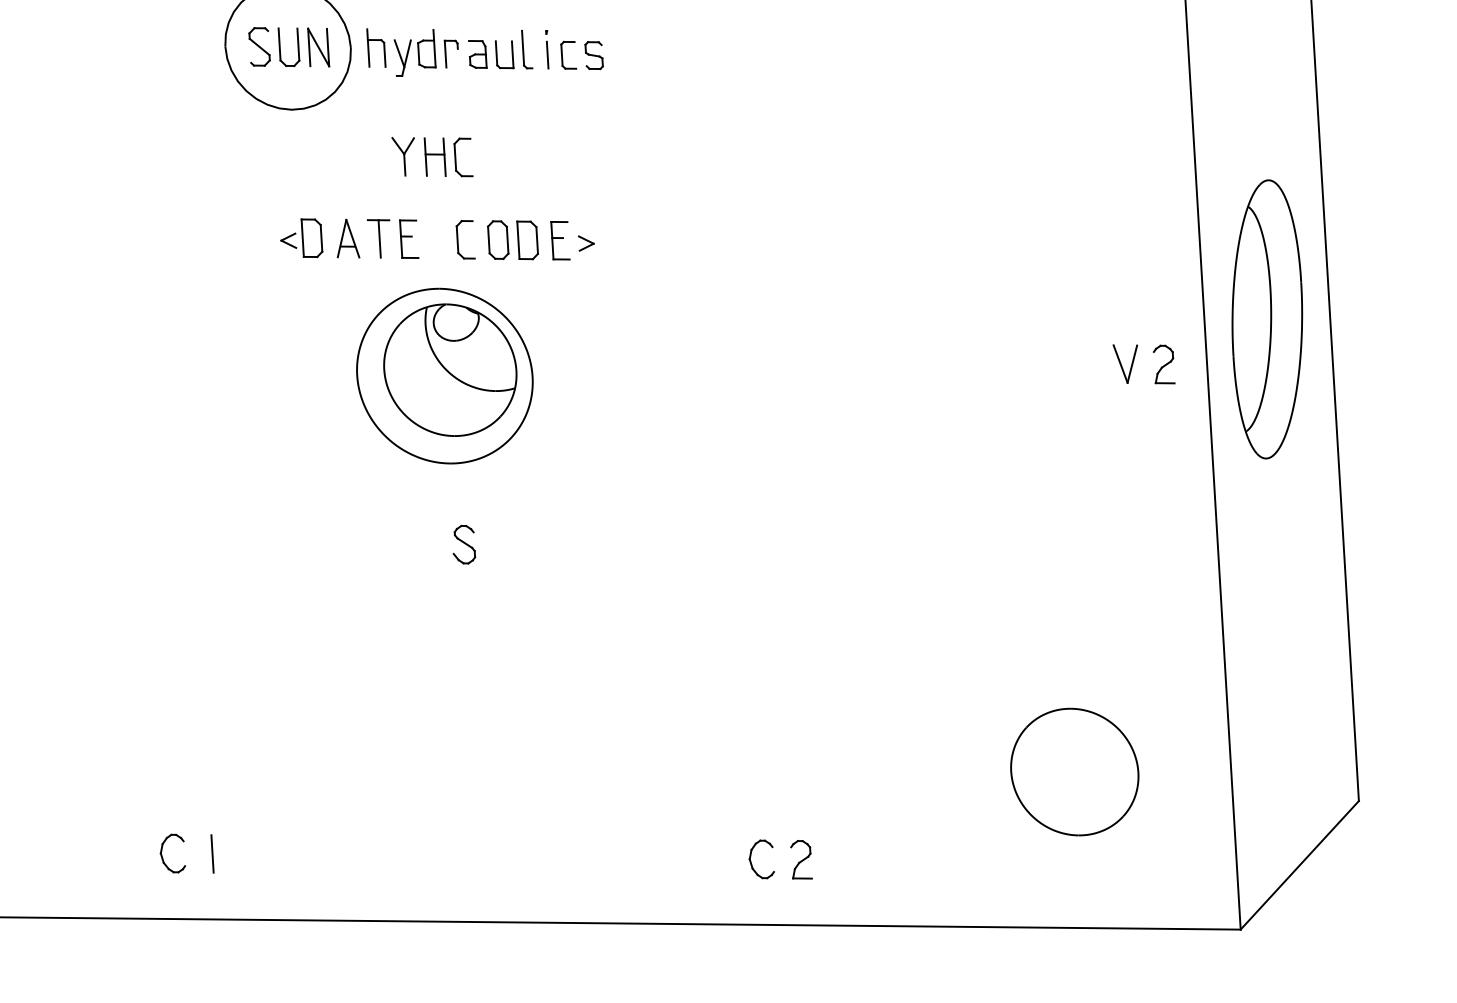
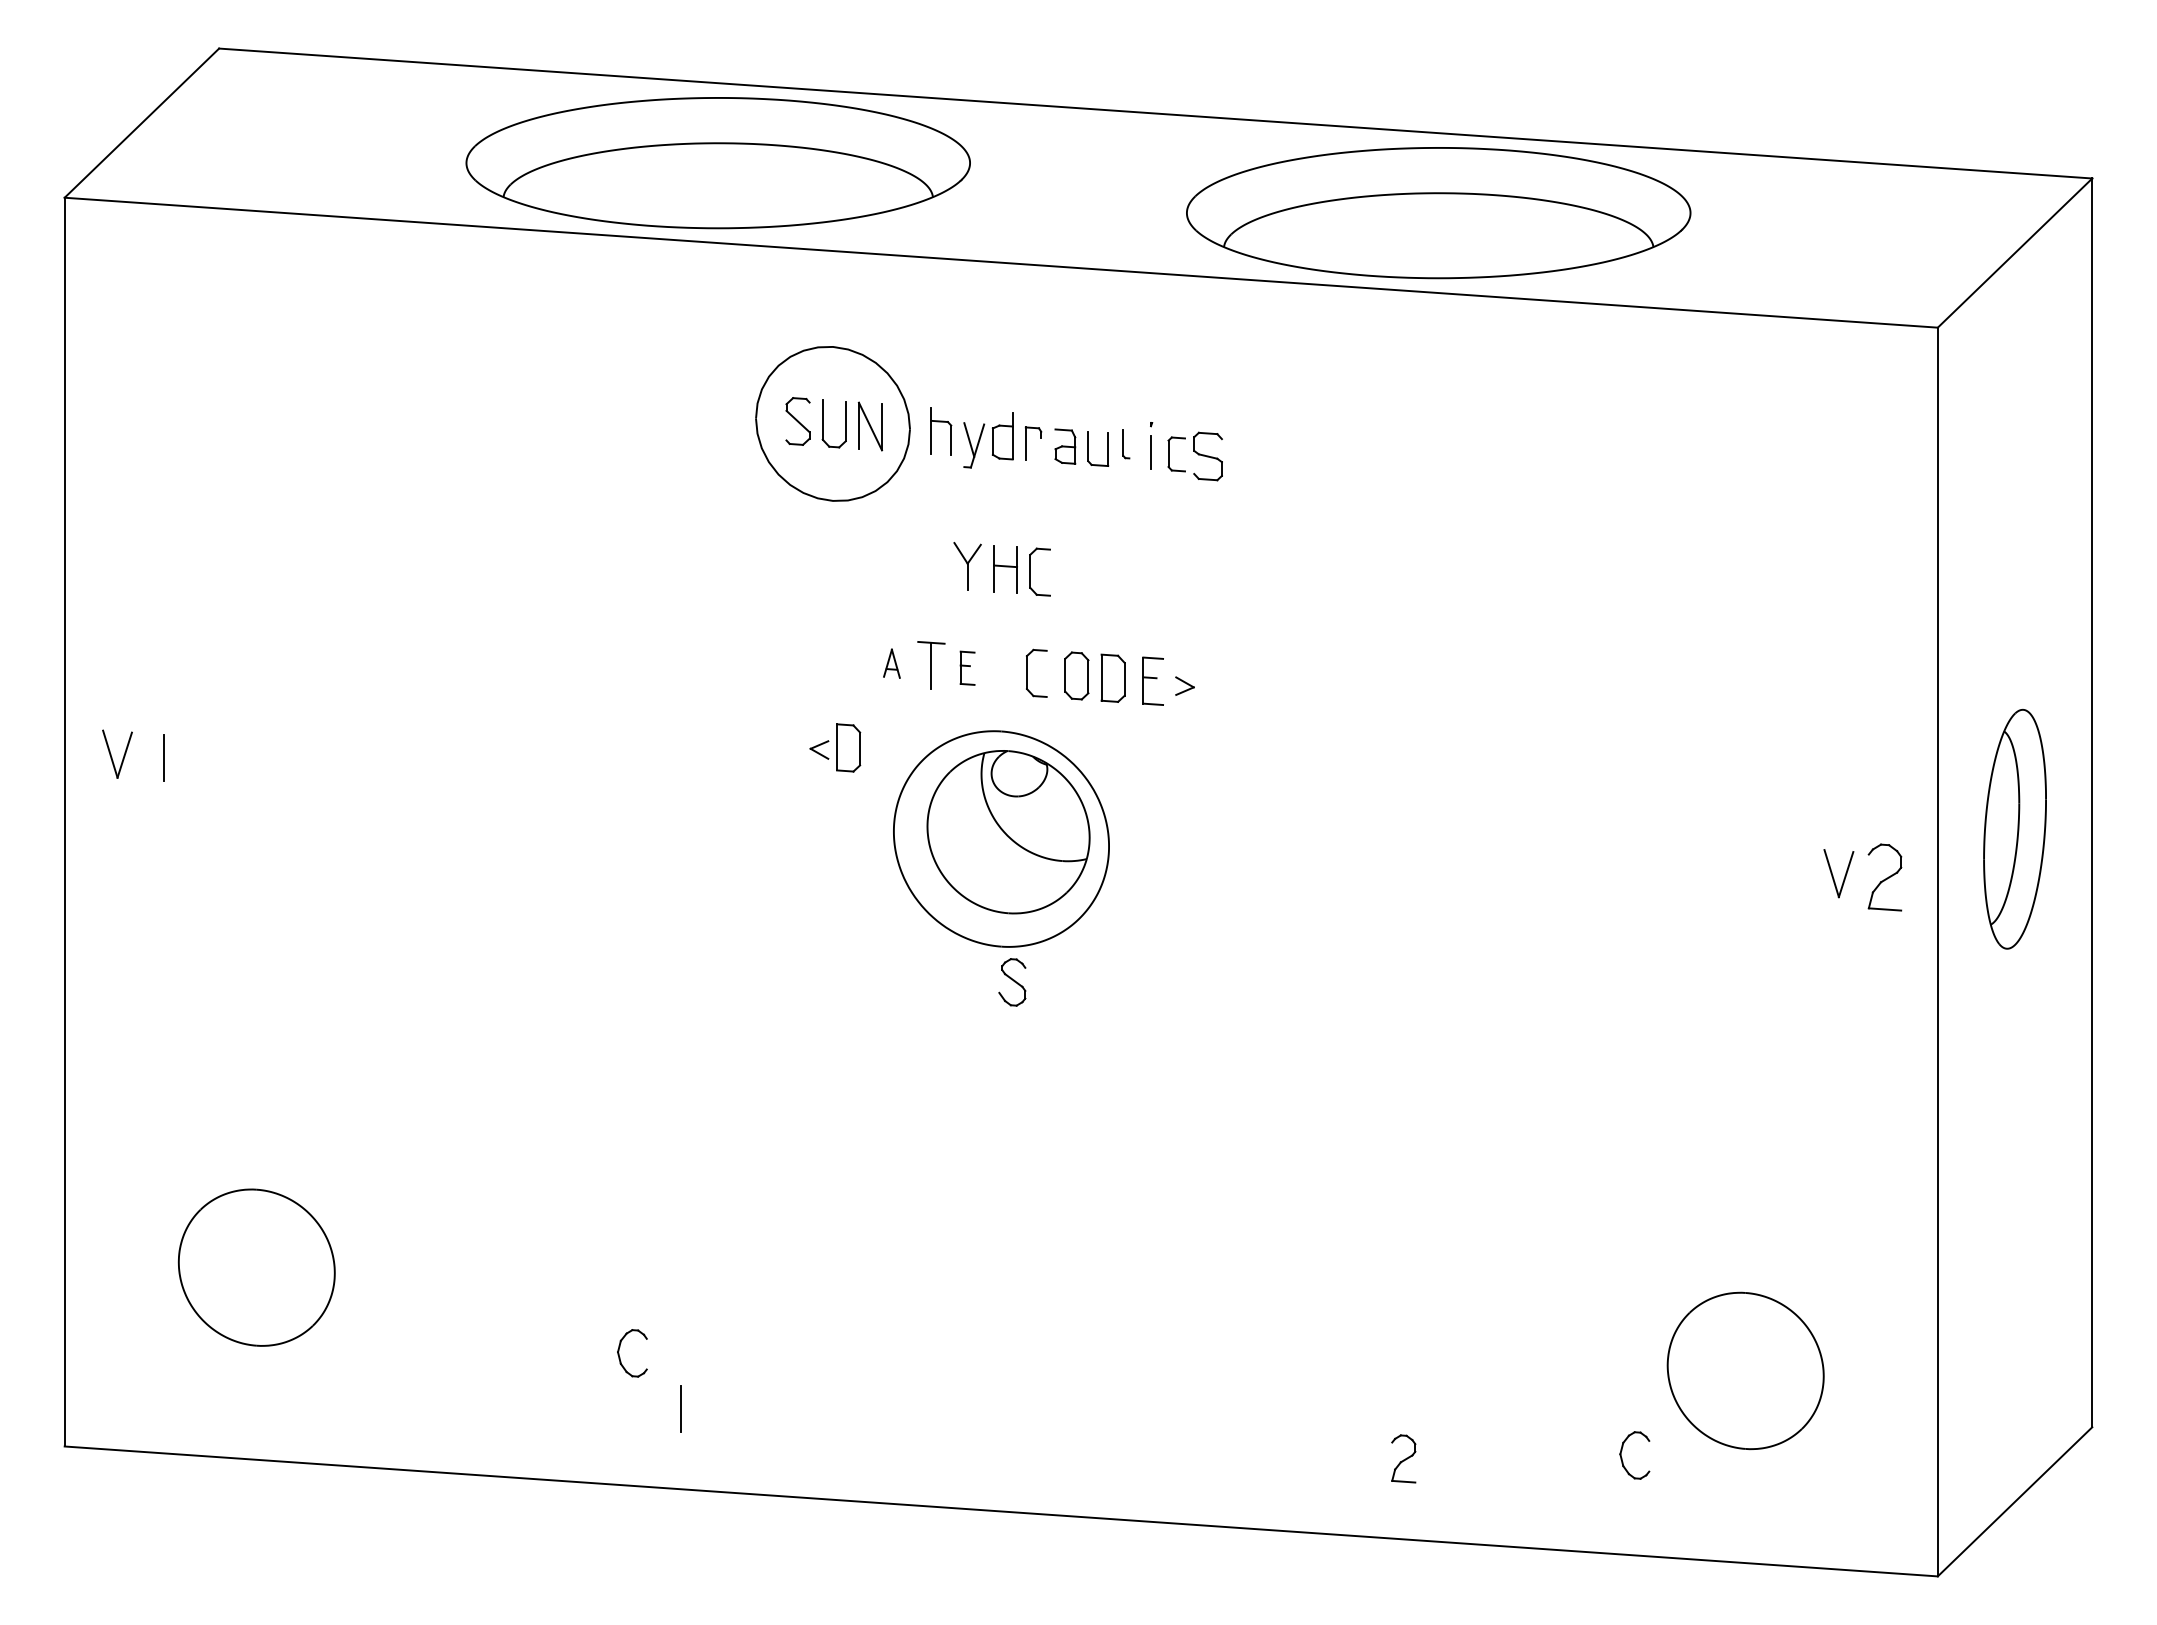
part: (527, 49) -> (1126, 444), size x0.6
part: (593, 55) -> (1207, 456), size x1.4
part: (301, 238) -> (835, 747), moved
part: (347, 238) -> (891, 663), size x0.6
part: (409, 238) -> (967, 667), size x0.7
part: (1266, 318) -> (2014, 828), size x0.7
part: (1163, 364) -> (1884, 877), size x1.4
part: (463, 544) -> (1012, 982), moved
part: (163, 857) -> (620, 1357), moved
part: (751, 861) -> (1622, 1457), moved

